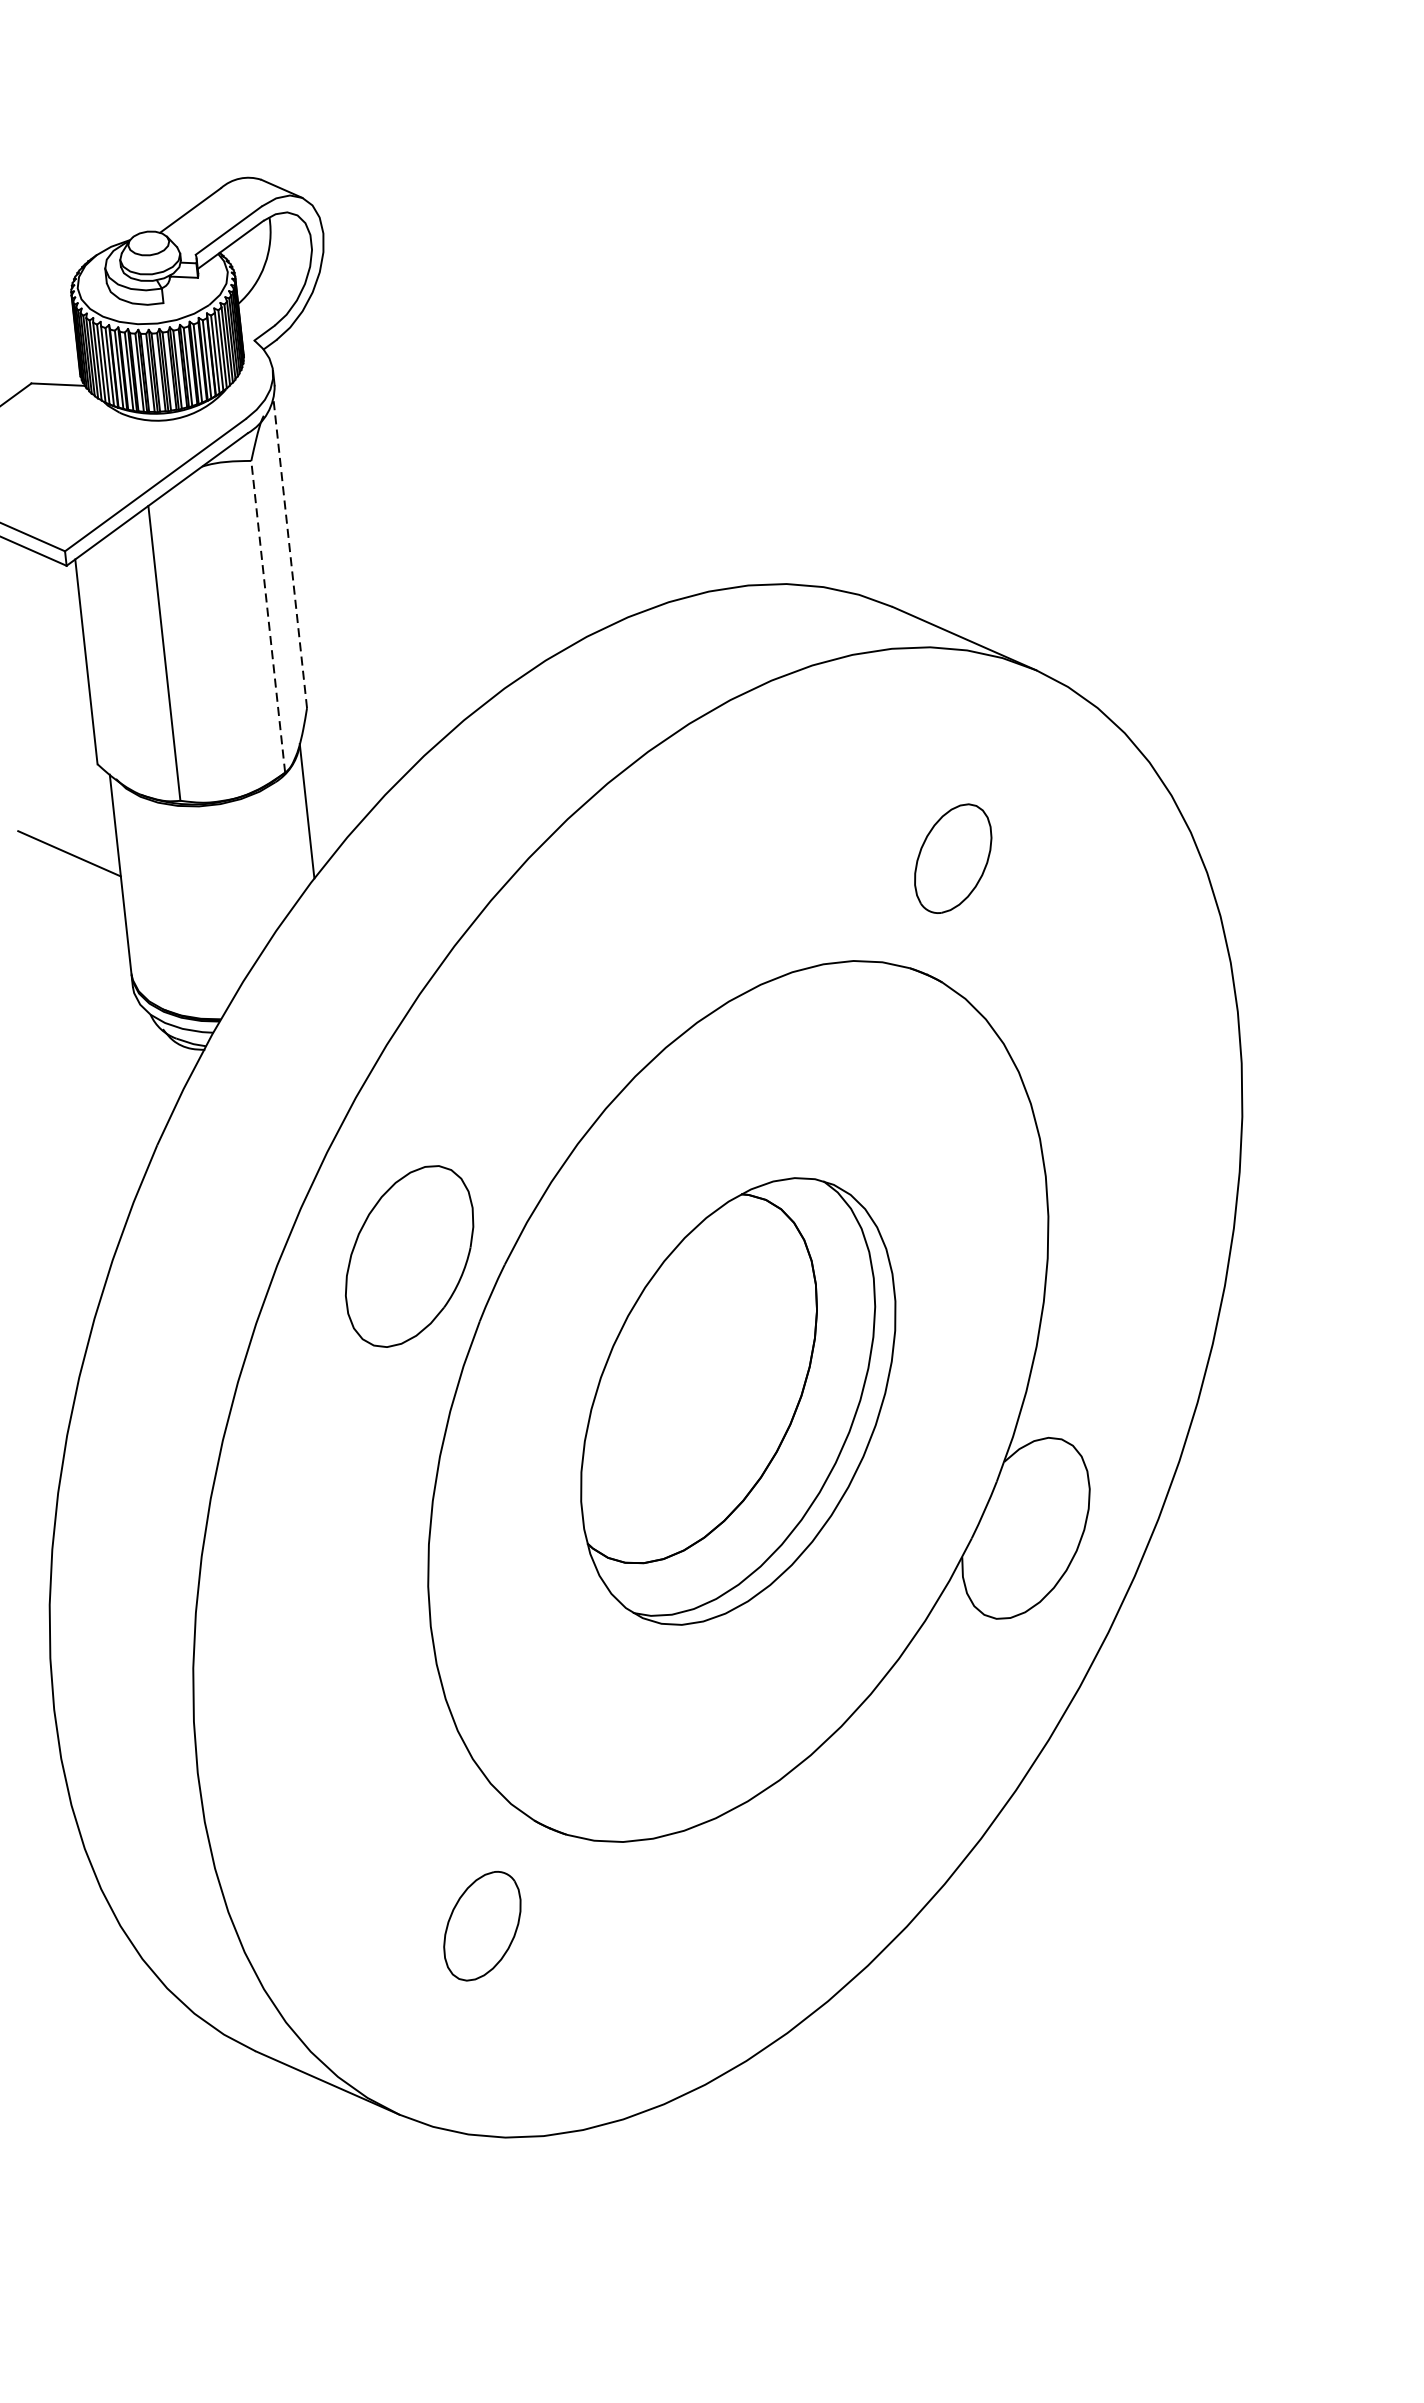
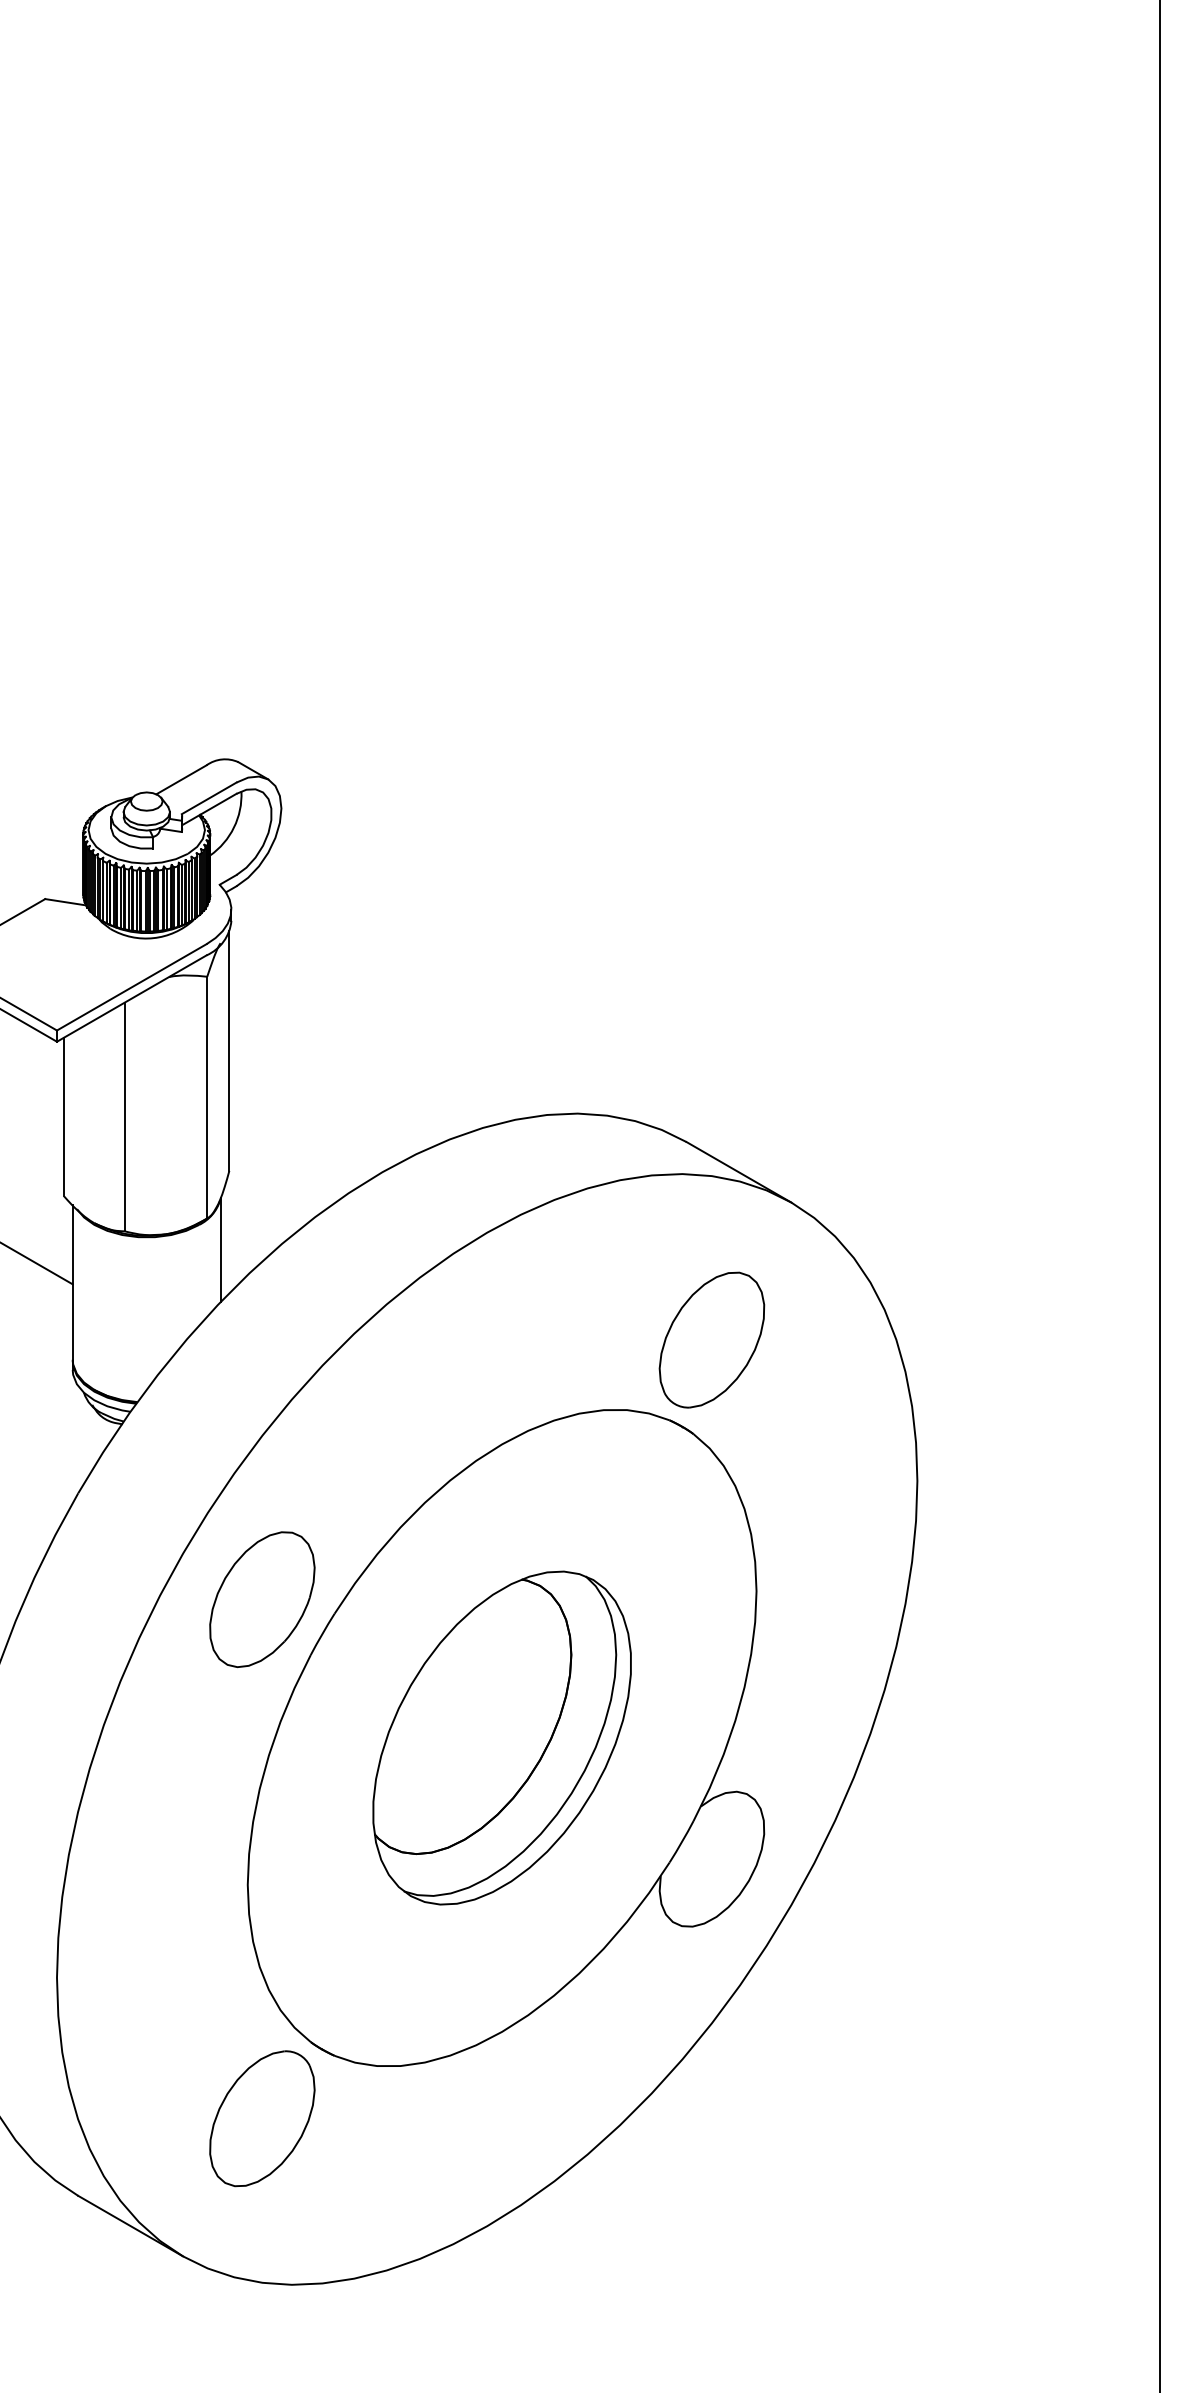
line: (290, 554) -> (229, 1051), dashed -> solid
line: (268, 616) -> (207, 1097), dashed -> solid
part: (952, 858) -> (711, 1339), size x1.67
part: (482, 1925) -> (262, 2118), size x1.67

